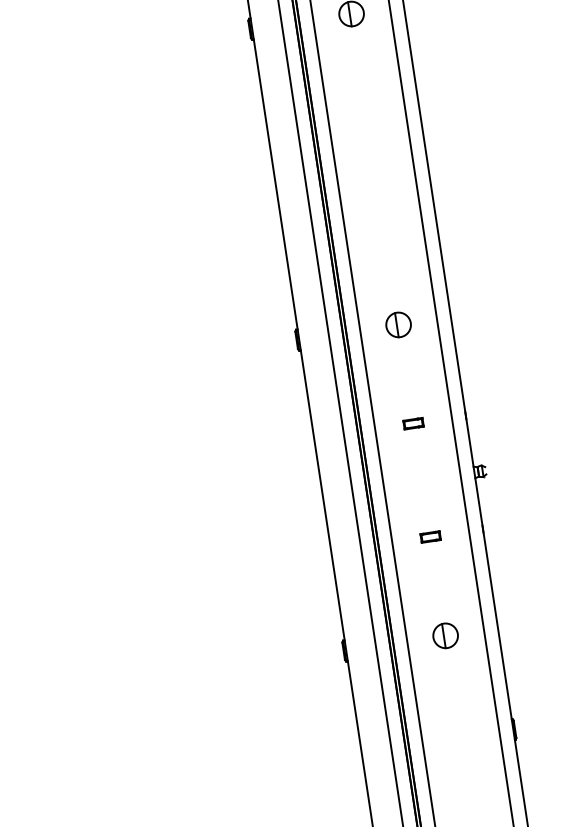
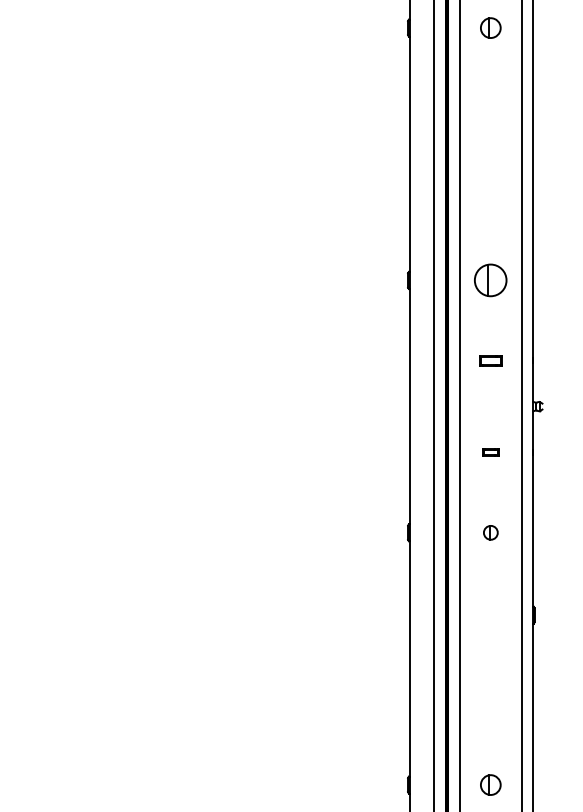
part: (398, 325) -> (490, 280), size x1.6
part: (413, 423) -> (490, 360), size x1.4
part: (445, 635) -> (490, 532), size x0.7

